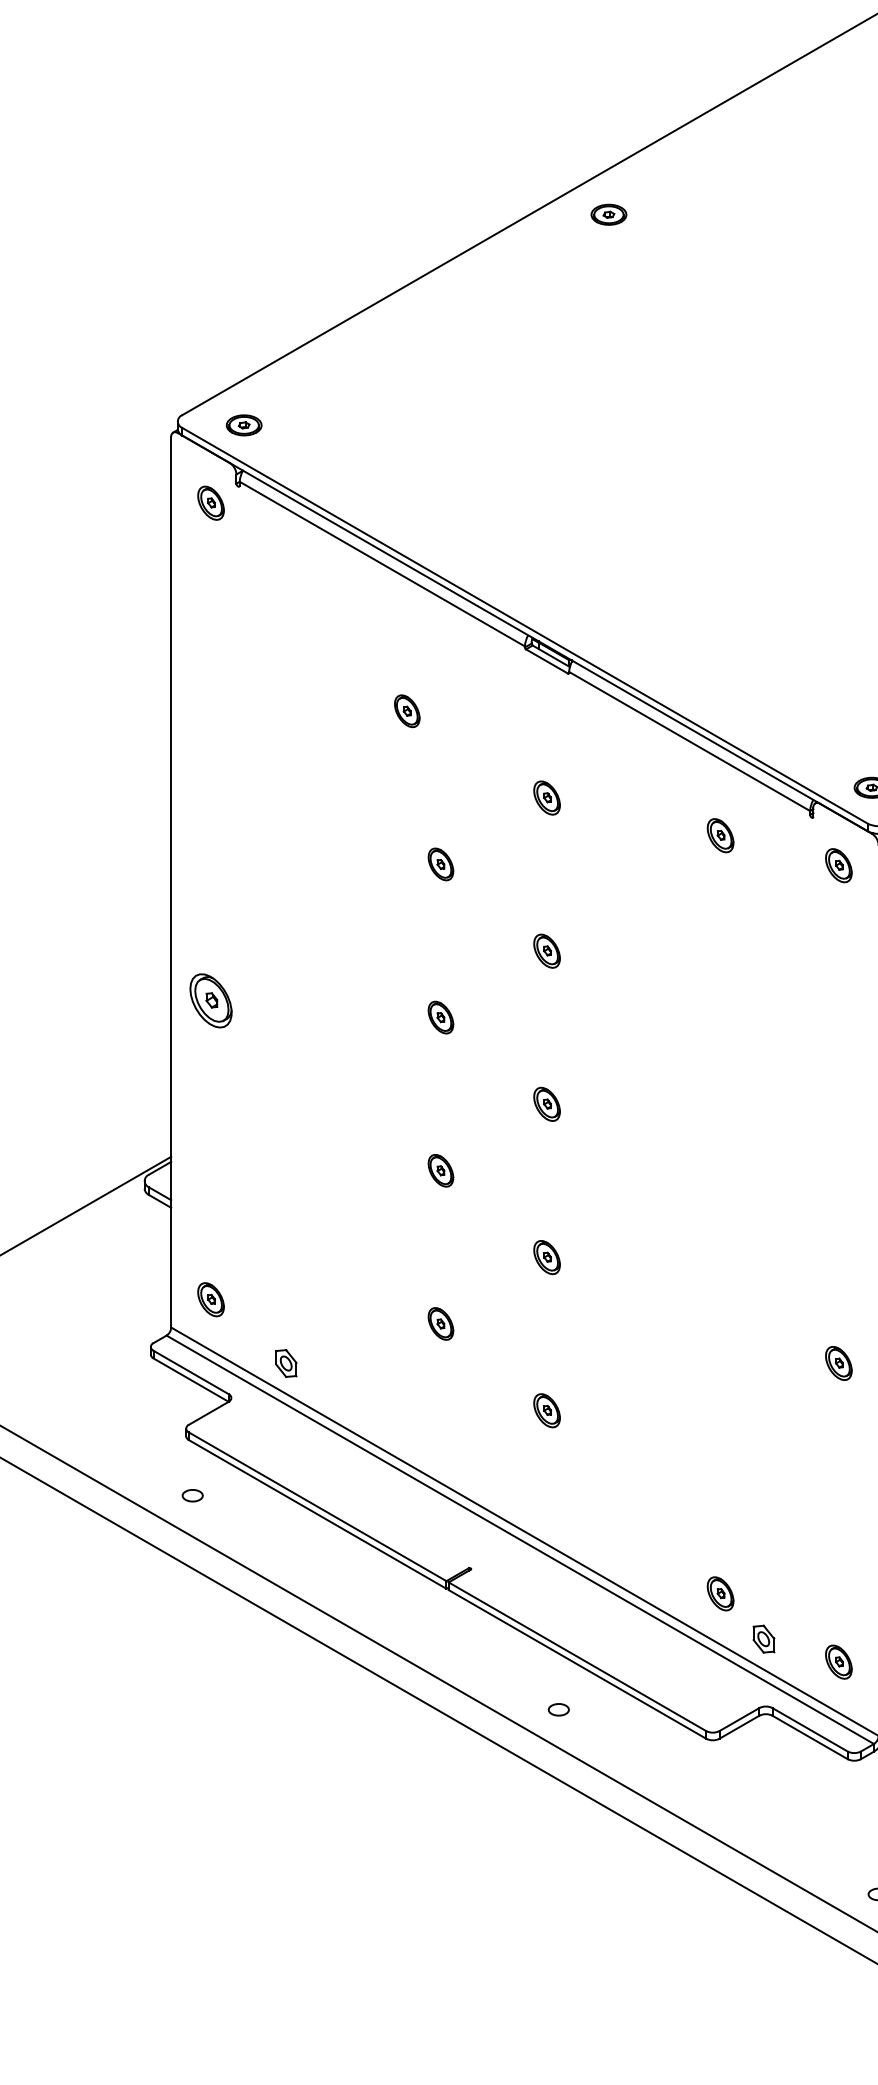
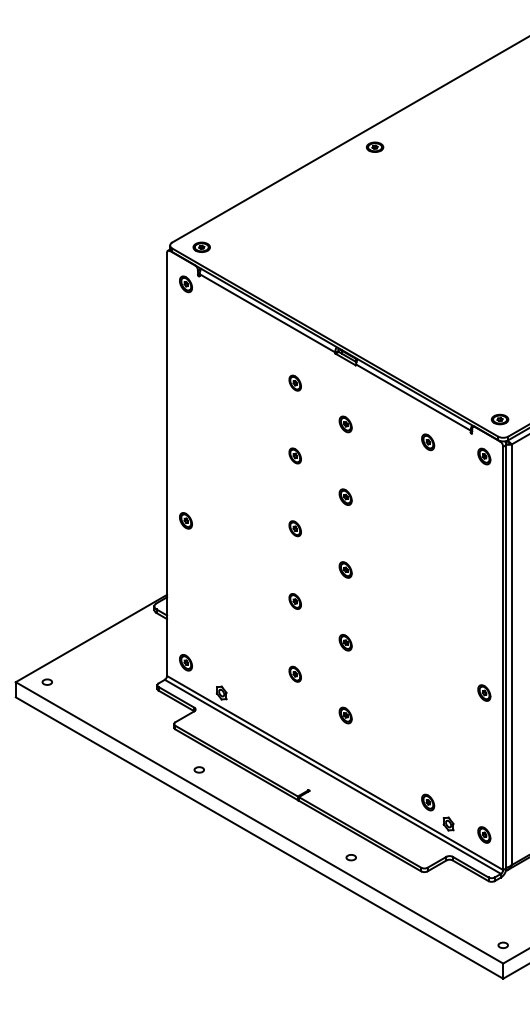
part: (405, 709) -> (294, 382), moved
part: (209, 1000) -> (185, 520), size x0.62
part: (191, 1494) -> (198, 769), moved

